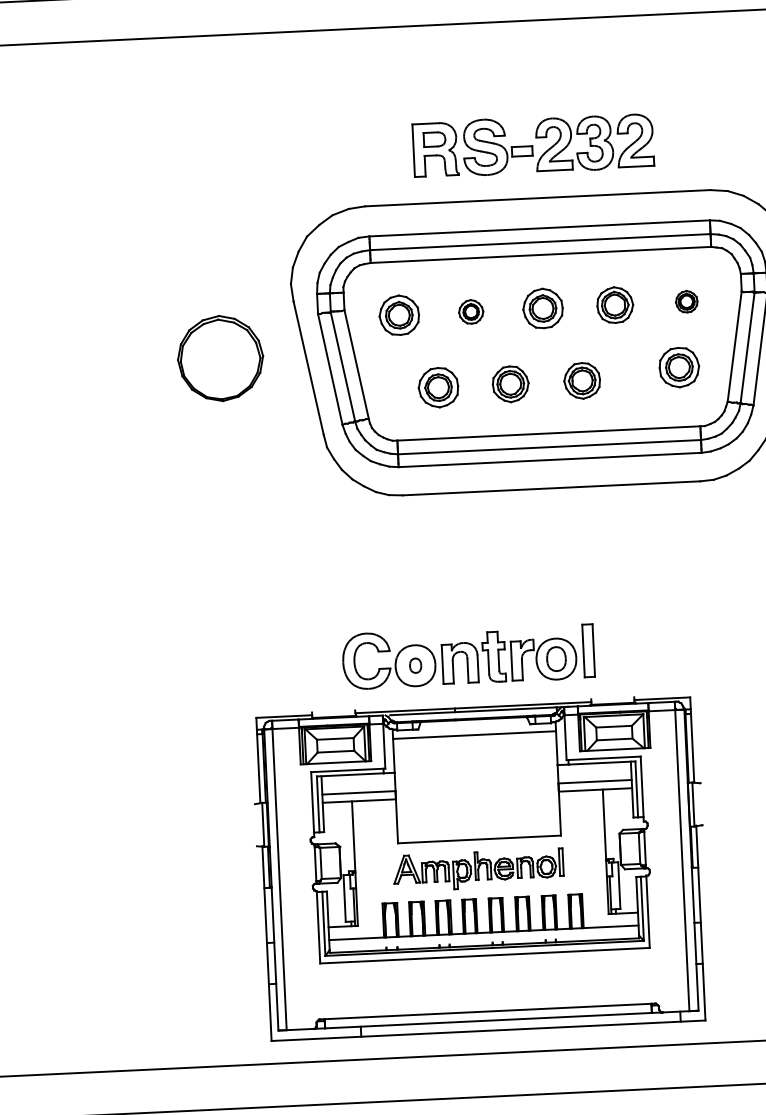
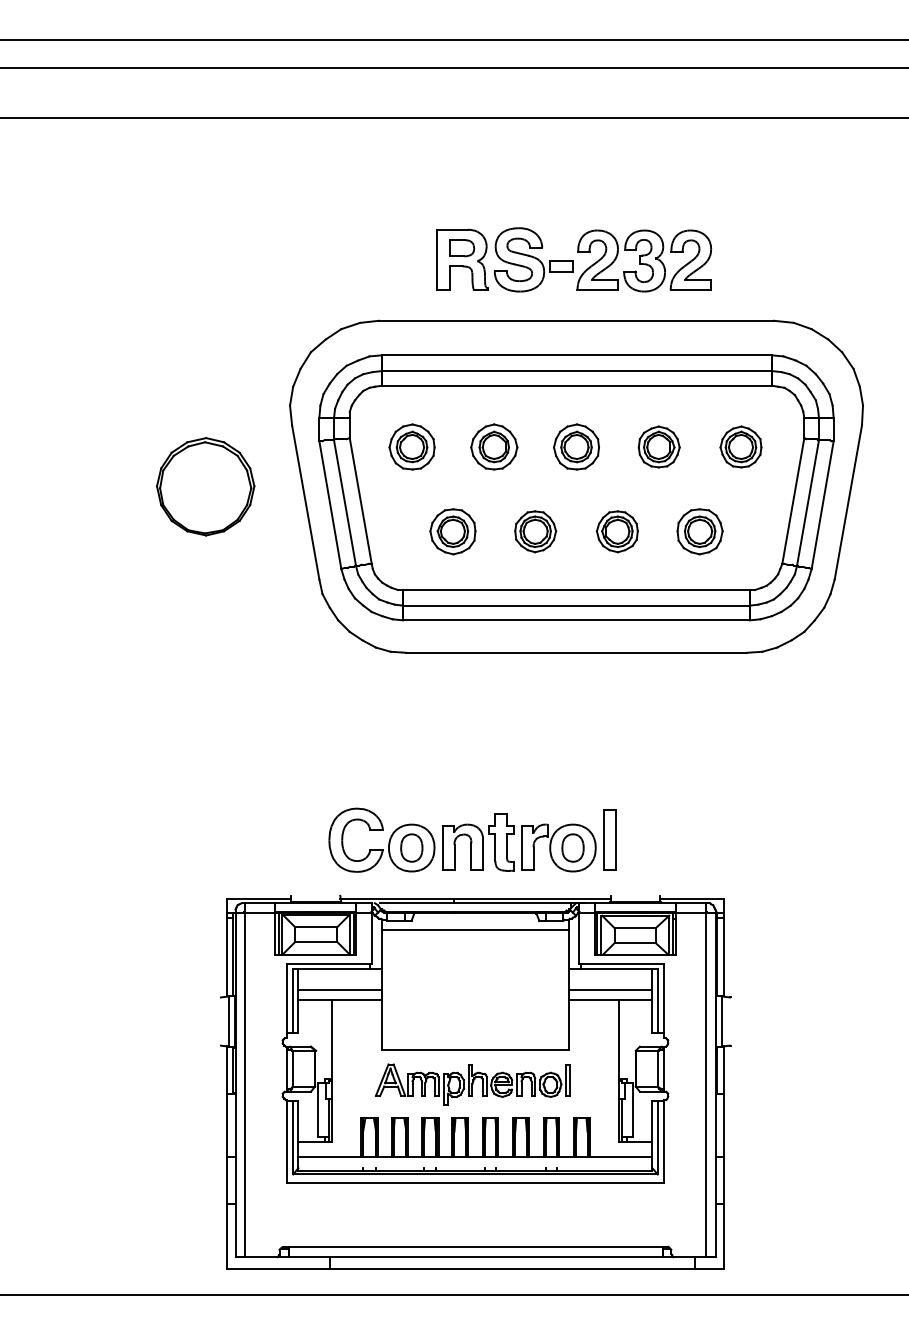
part: (686, 301) -> (740, 446), size x1.67
part: (471, 311) -> (494, 446), size x1.67
part: (678, 367) -> (699, 531), moved
part: (415, 665) -> (411, 847), size x1.67

